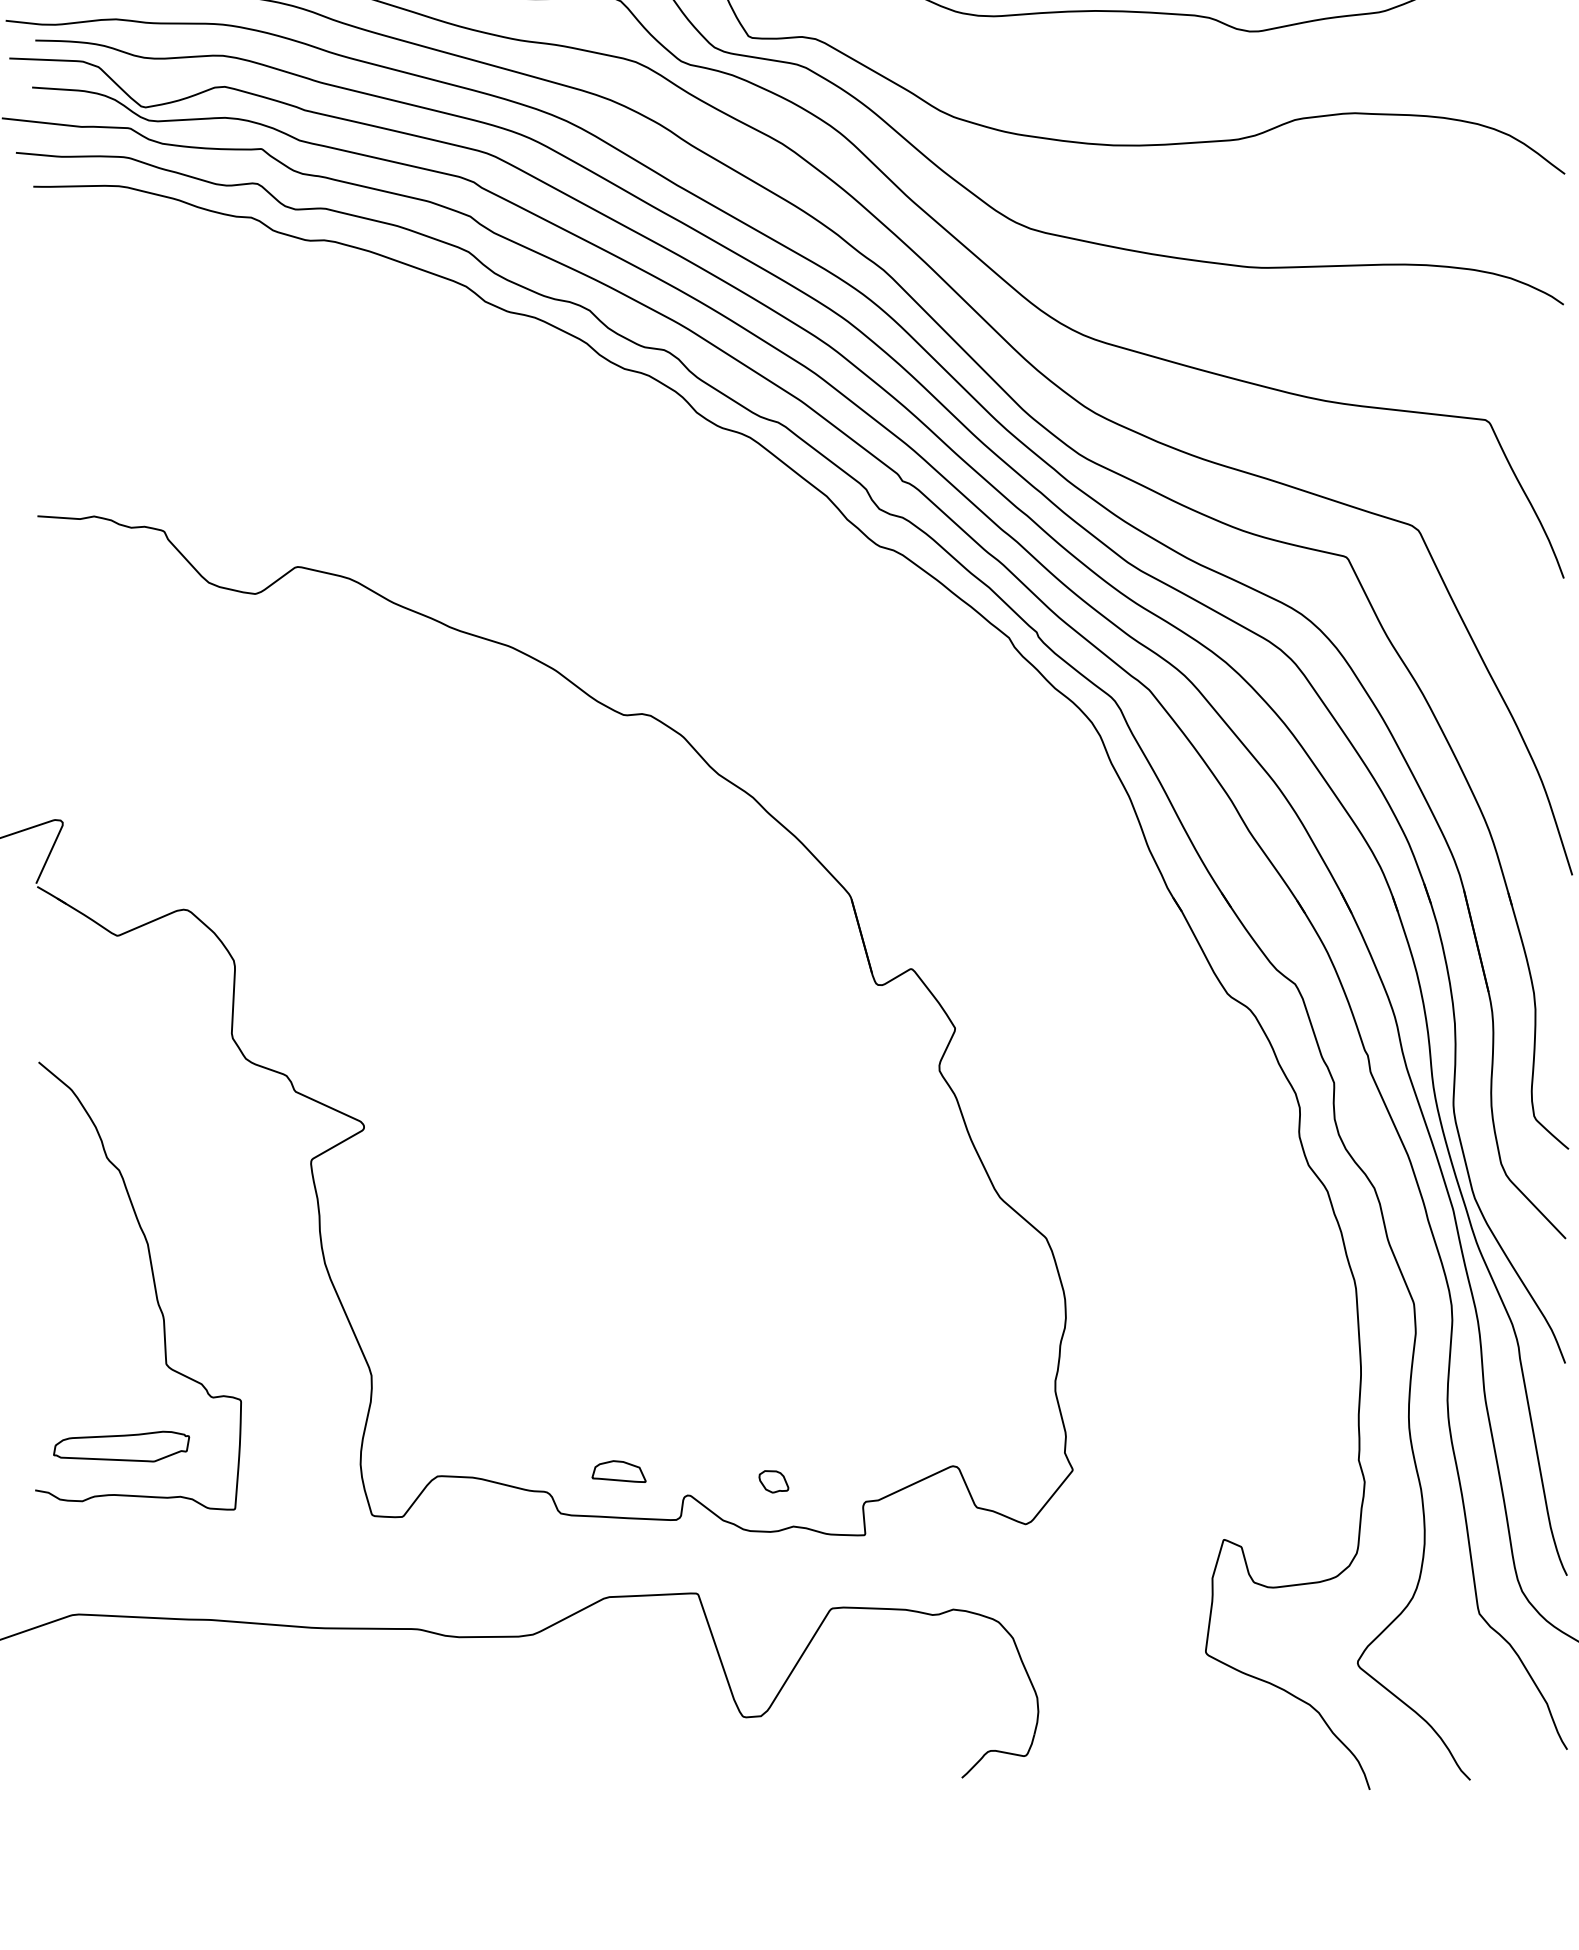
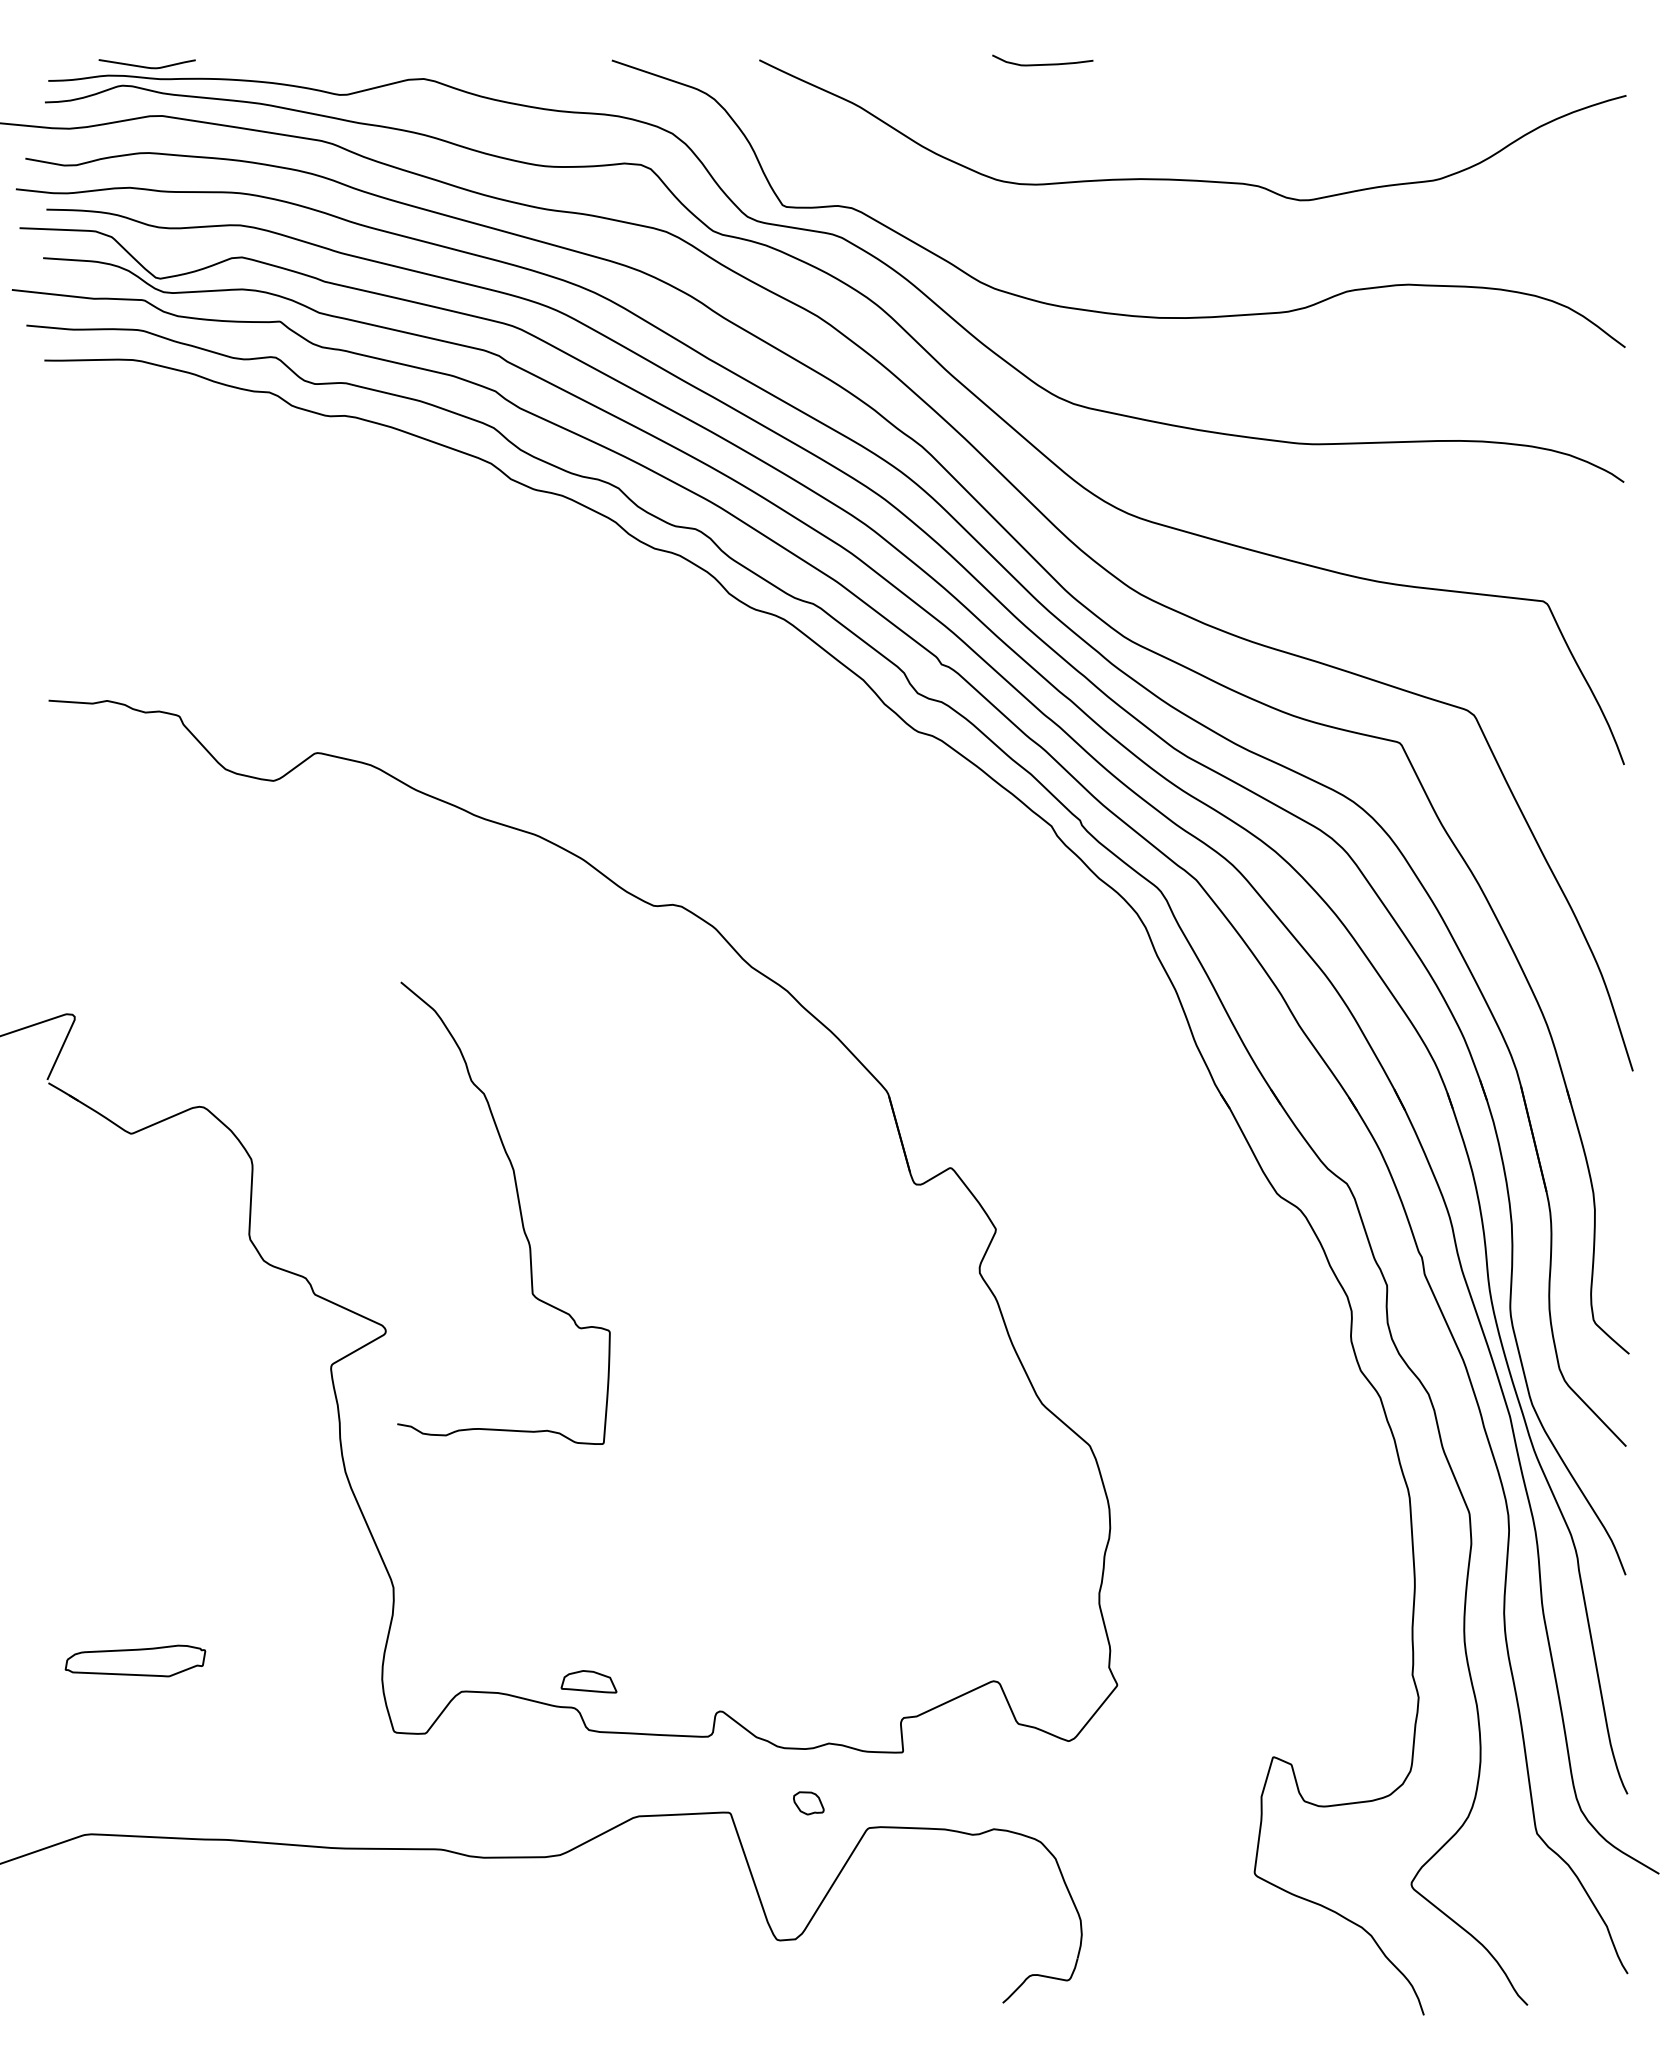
curve: (153, 1285) -> (519, 1212), moved
part: (618, 1471) -> (588, 1681), moved
part: (773, 1481) -> (808, 1803), moved

